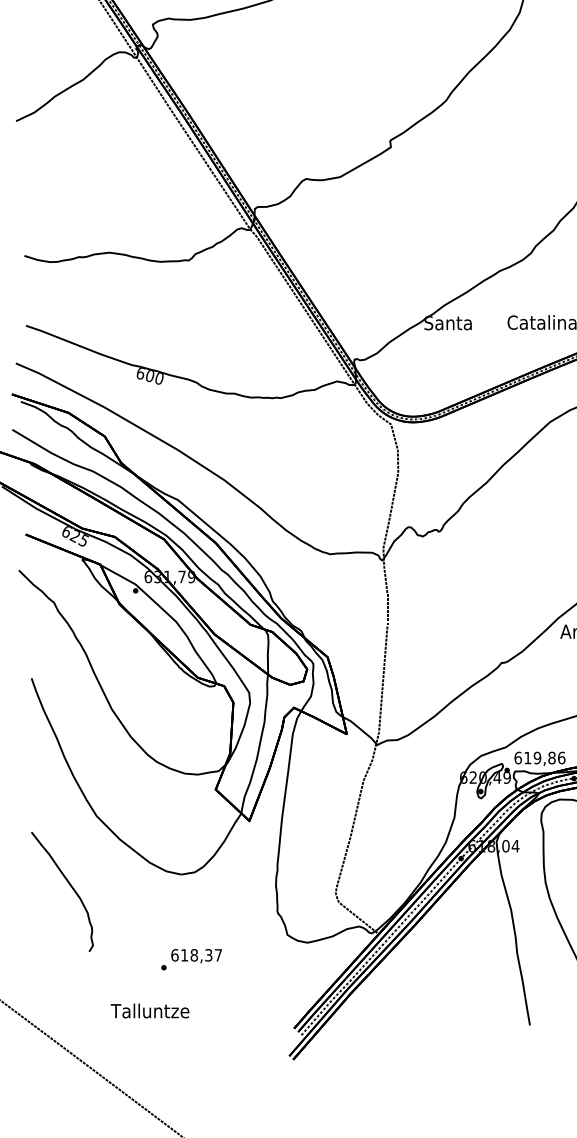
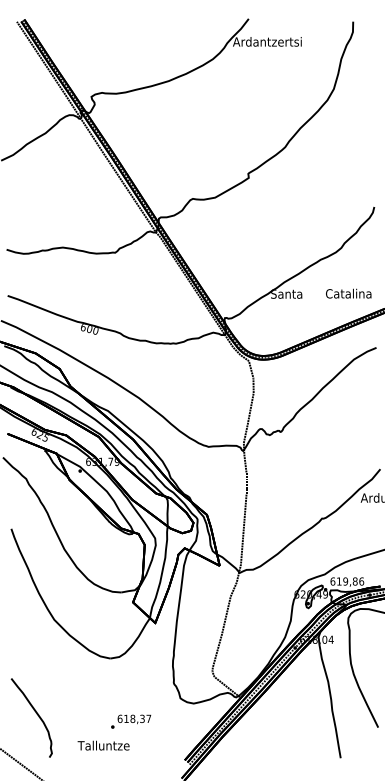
curve: (69, 886) -> (36, 714), moved
text: (192, 959) -> (131, 721), moved
text: (149, 1010) -> (103, 745), moved

